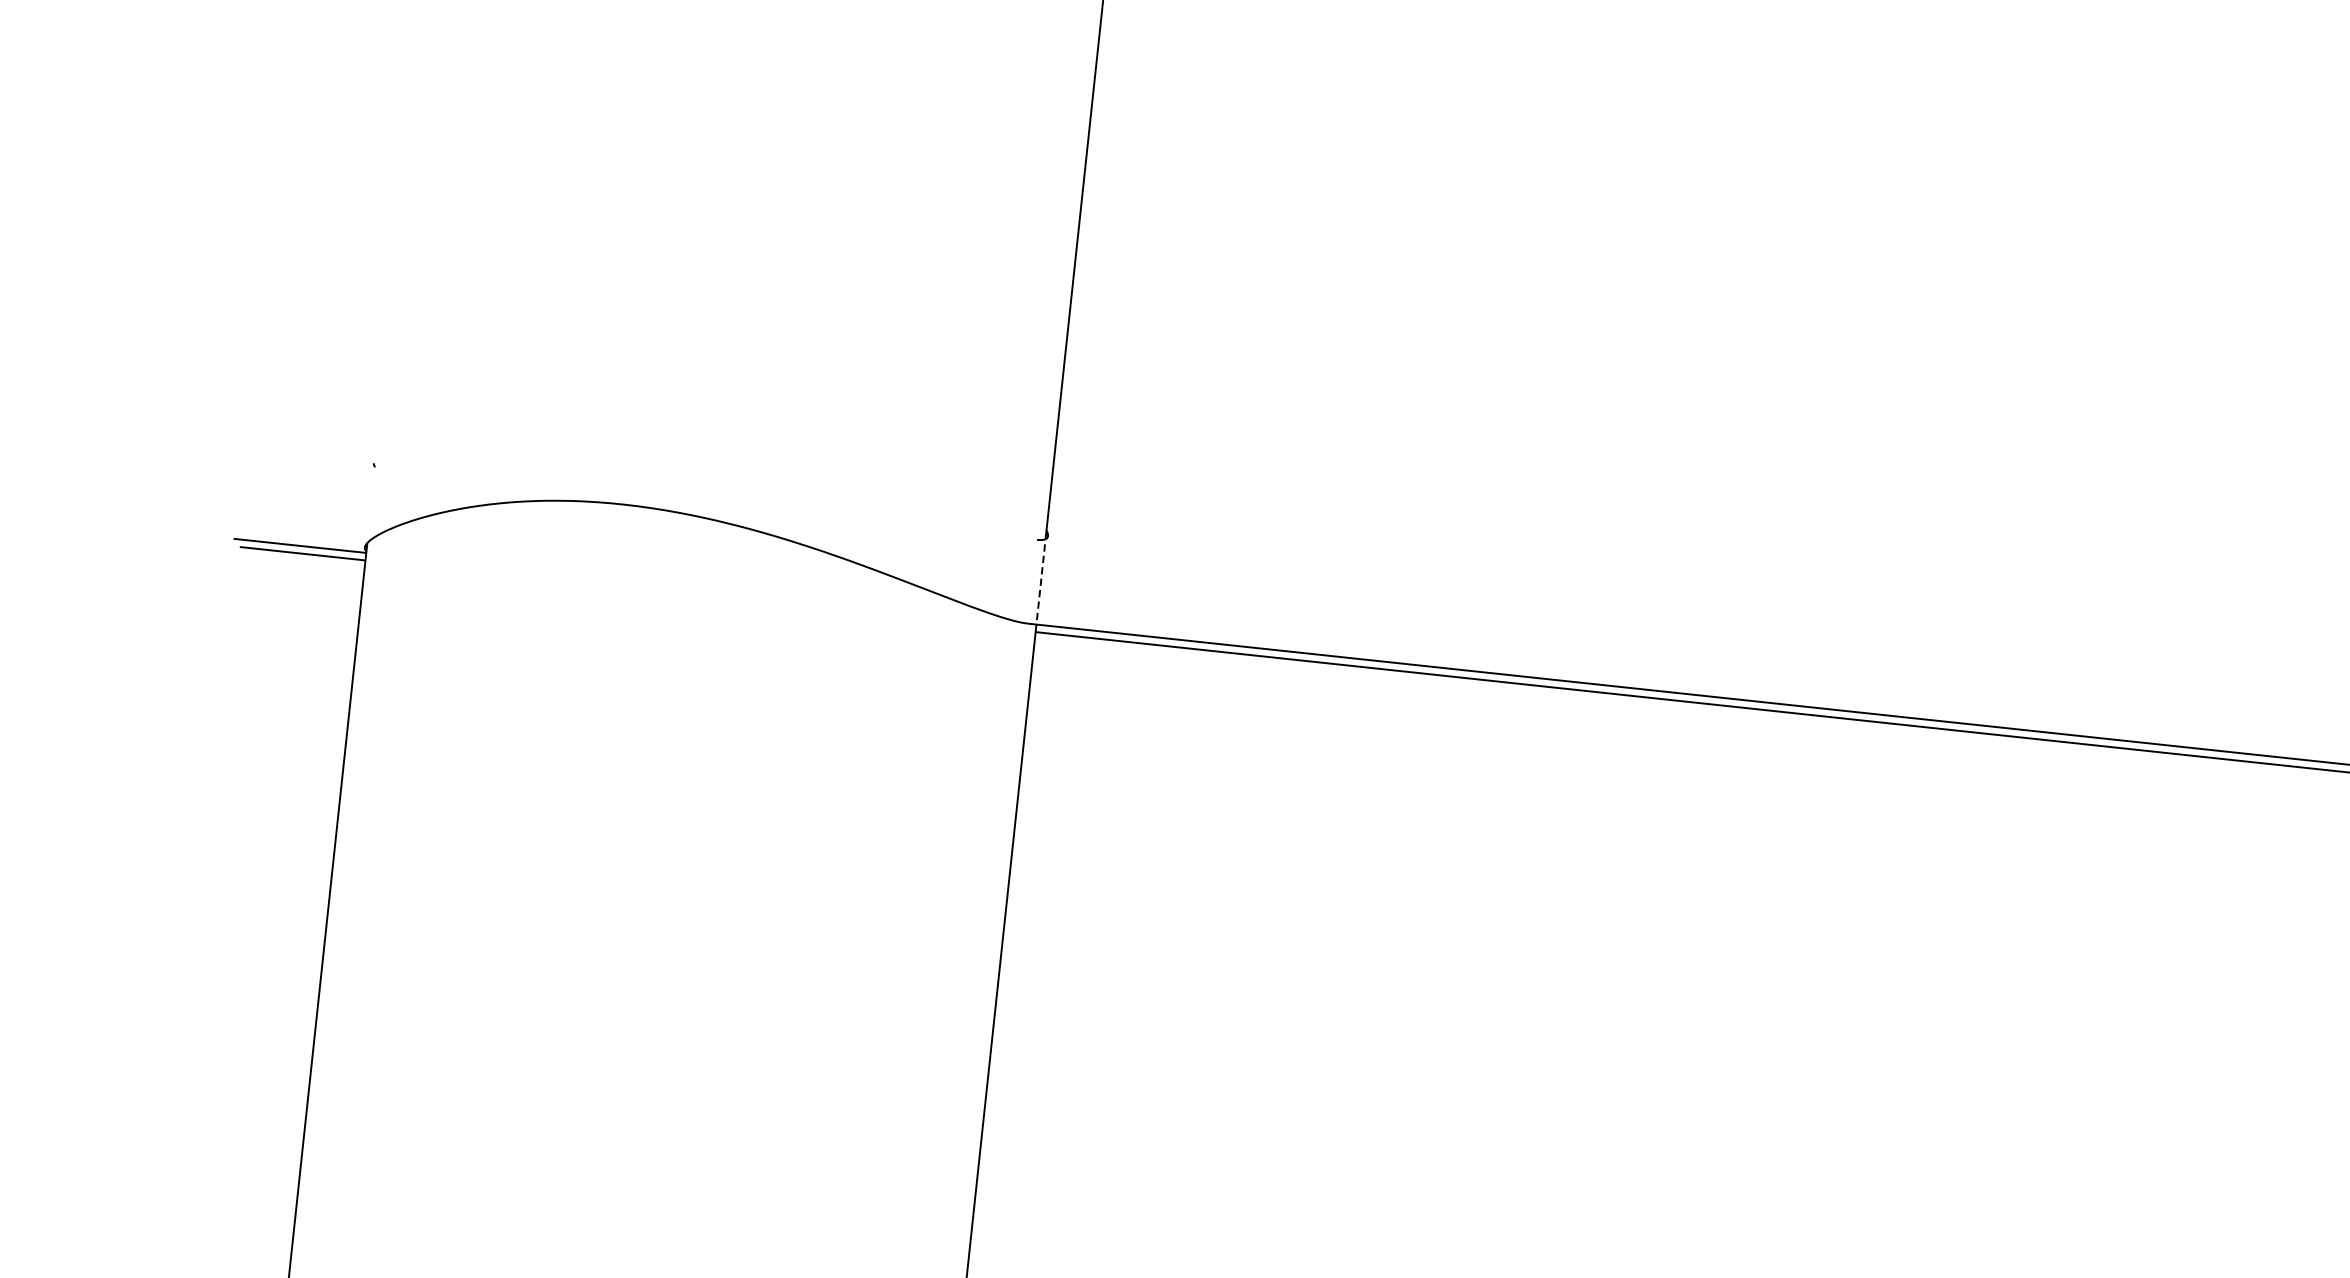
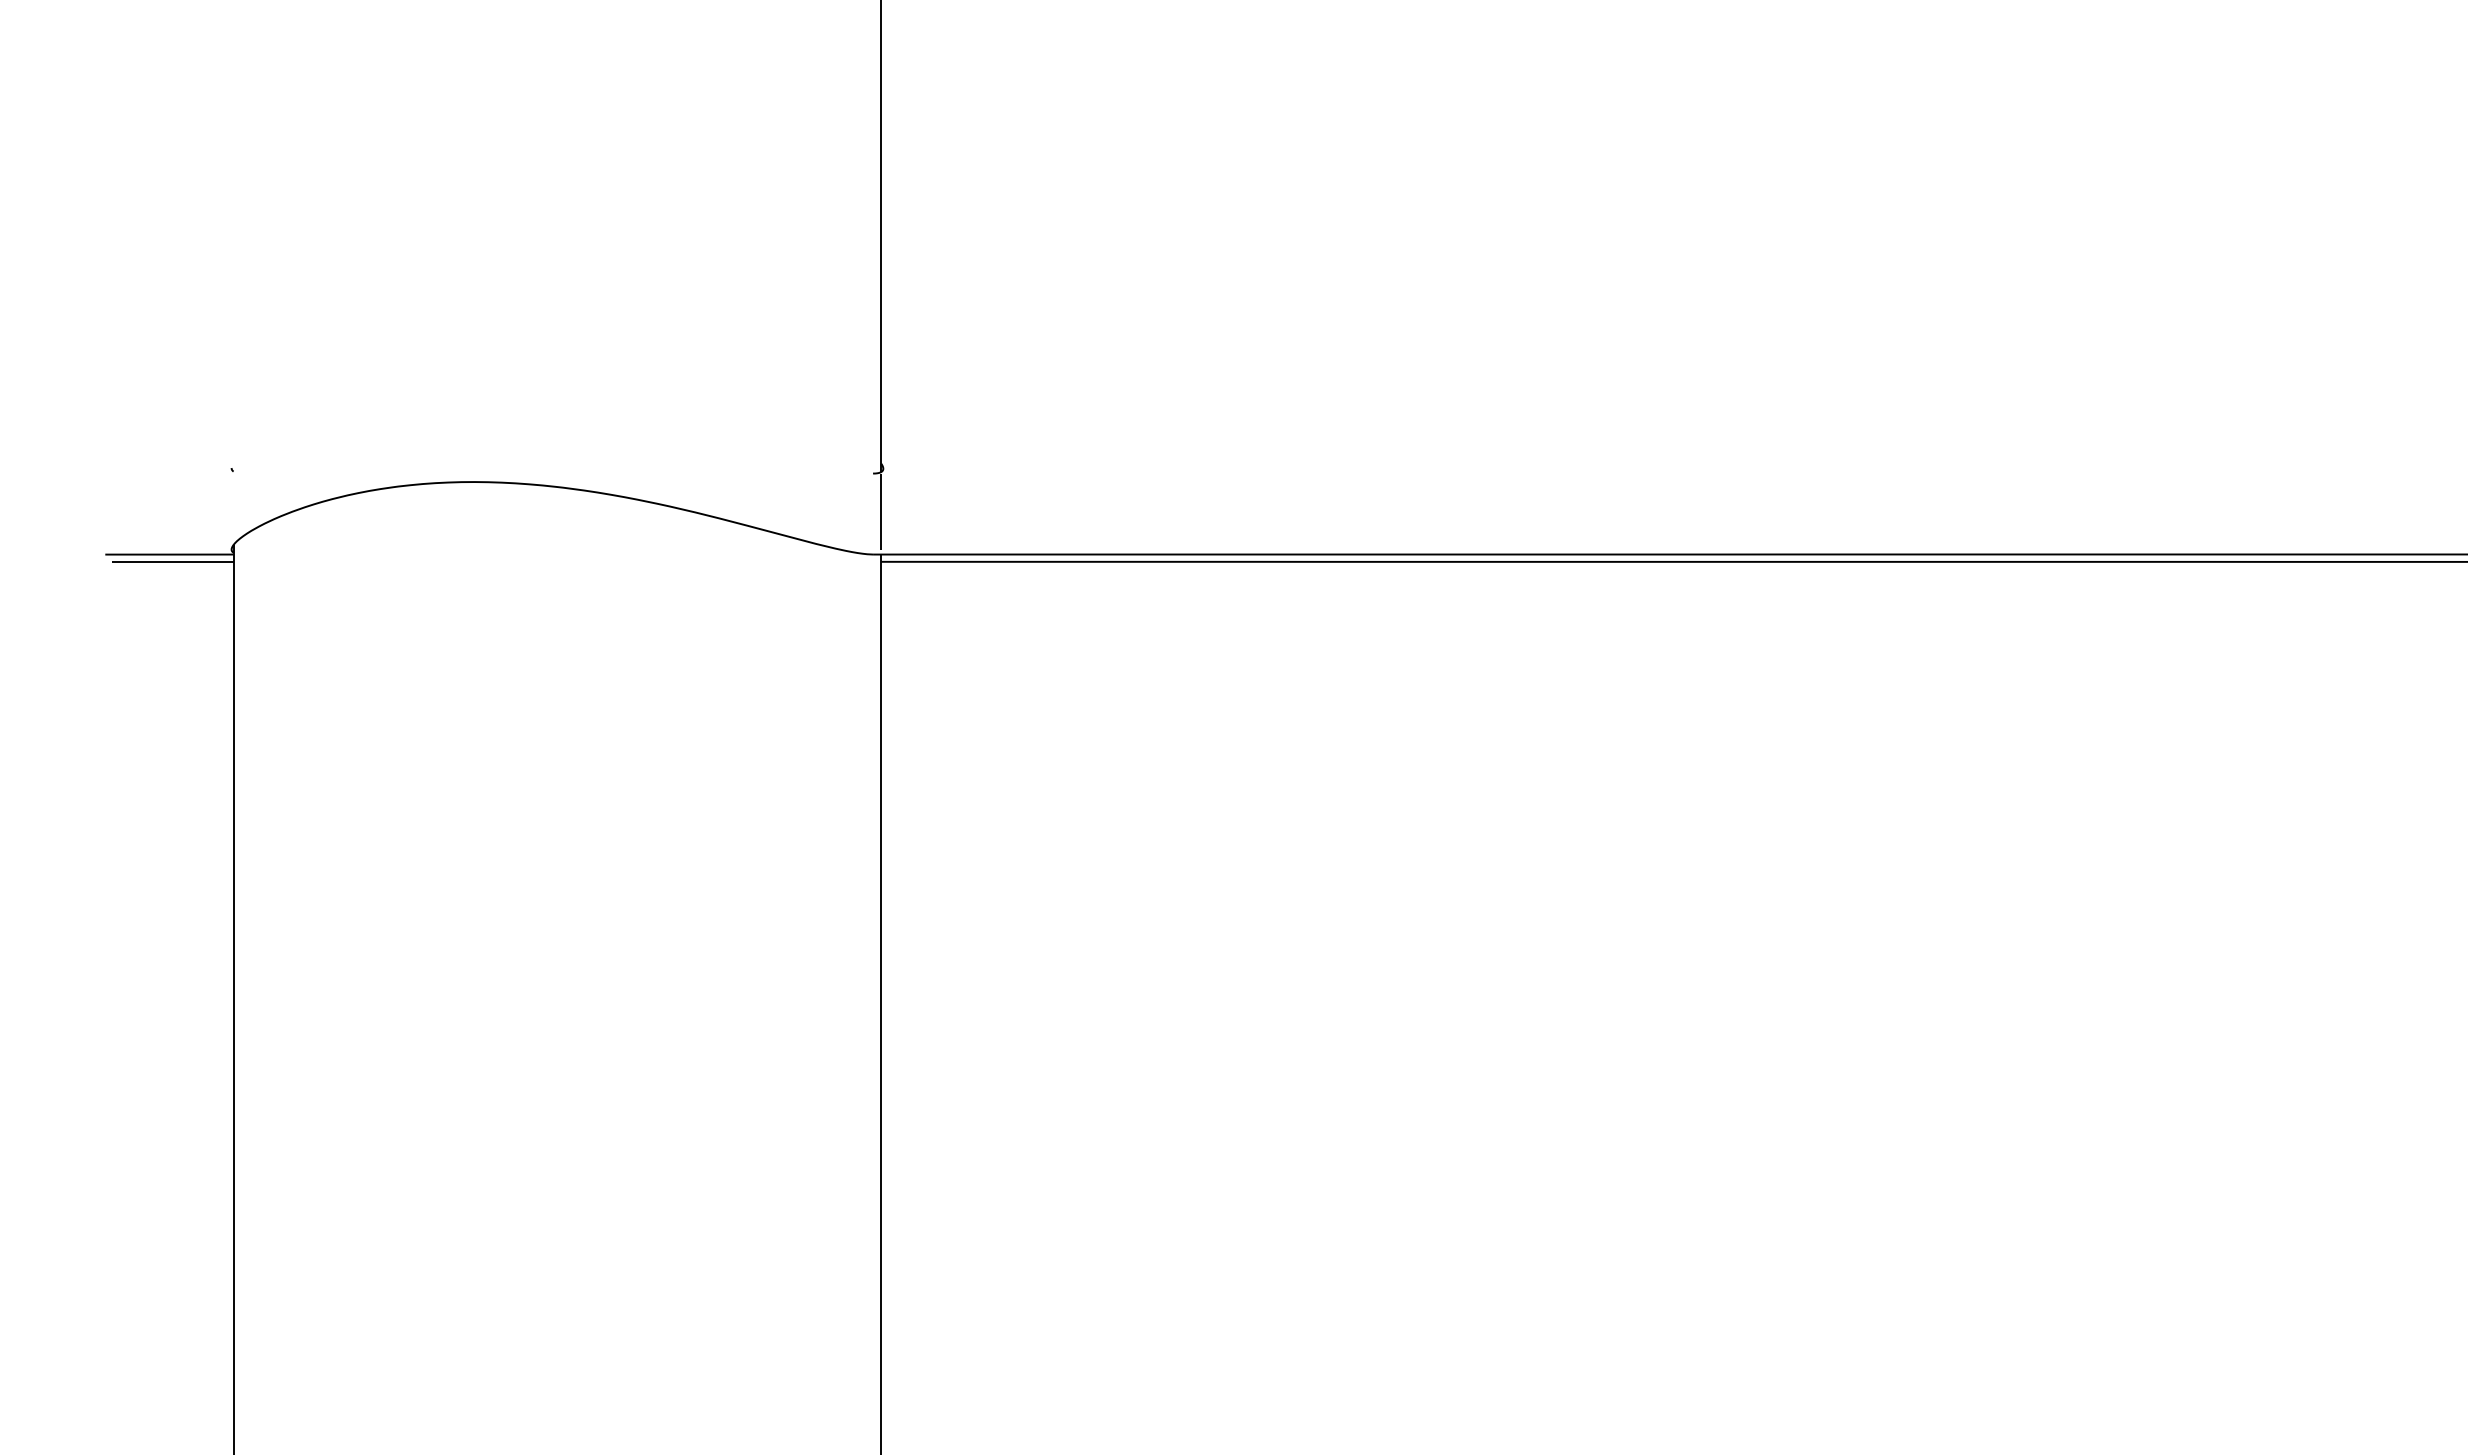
line: (1041, 580) -> (881, 511), dashed -> solid

